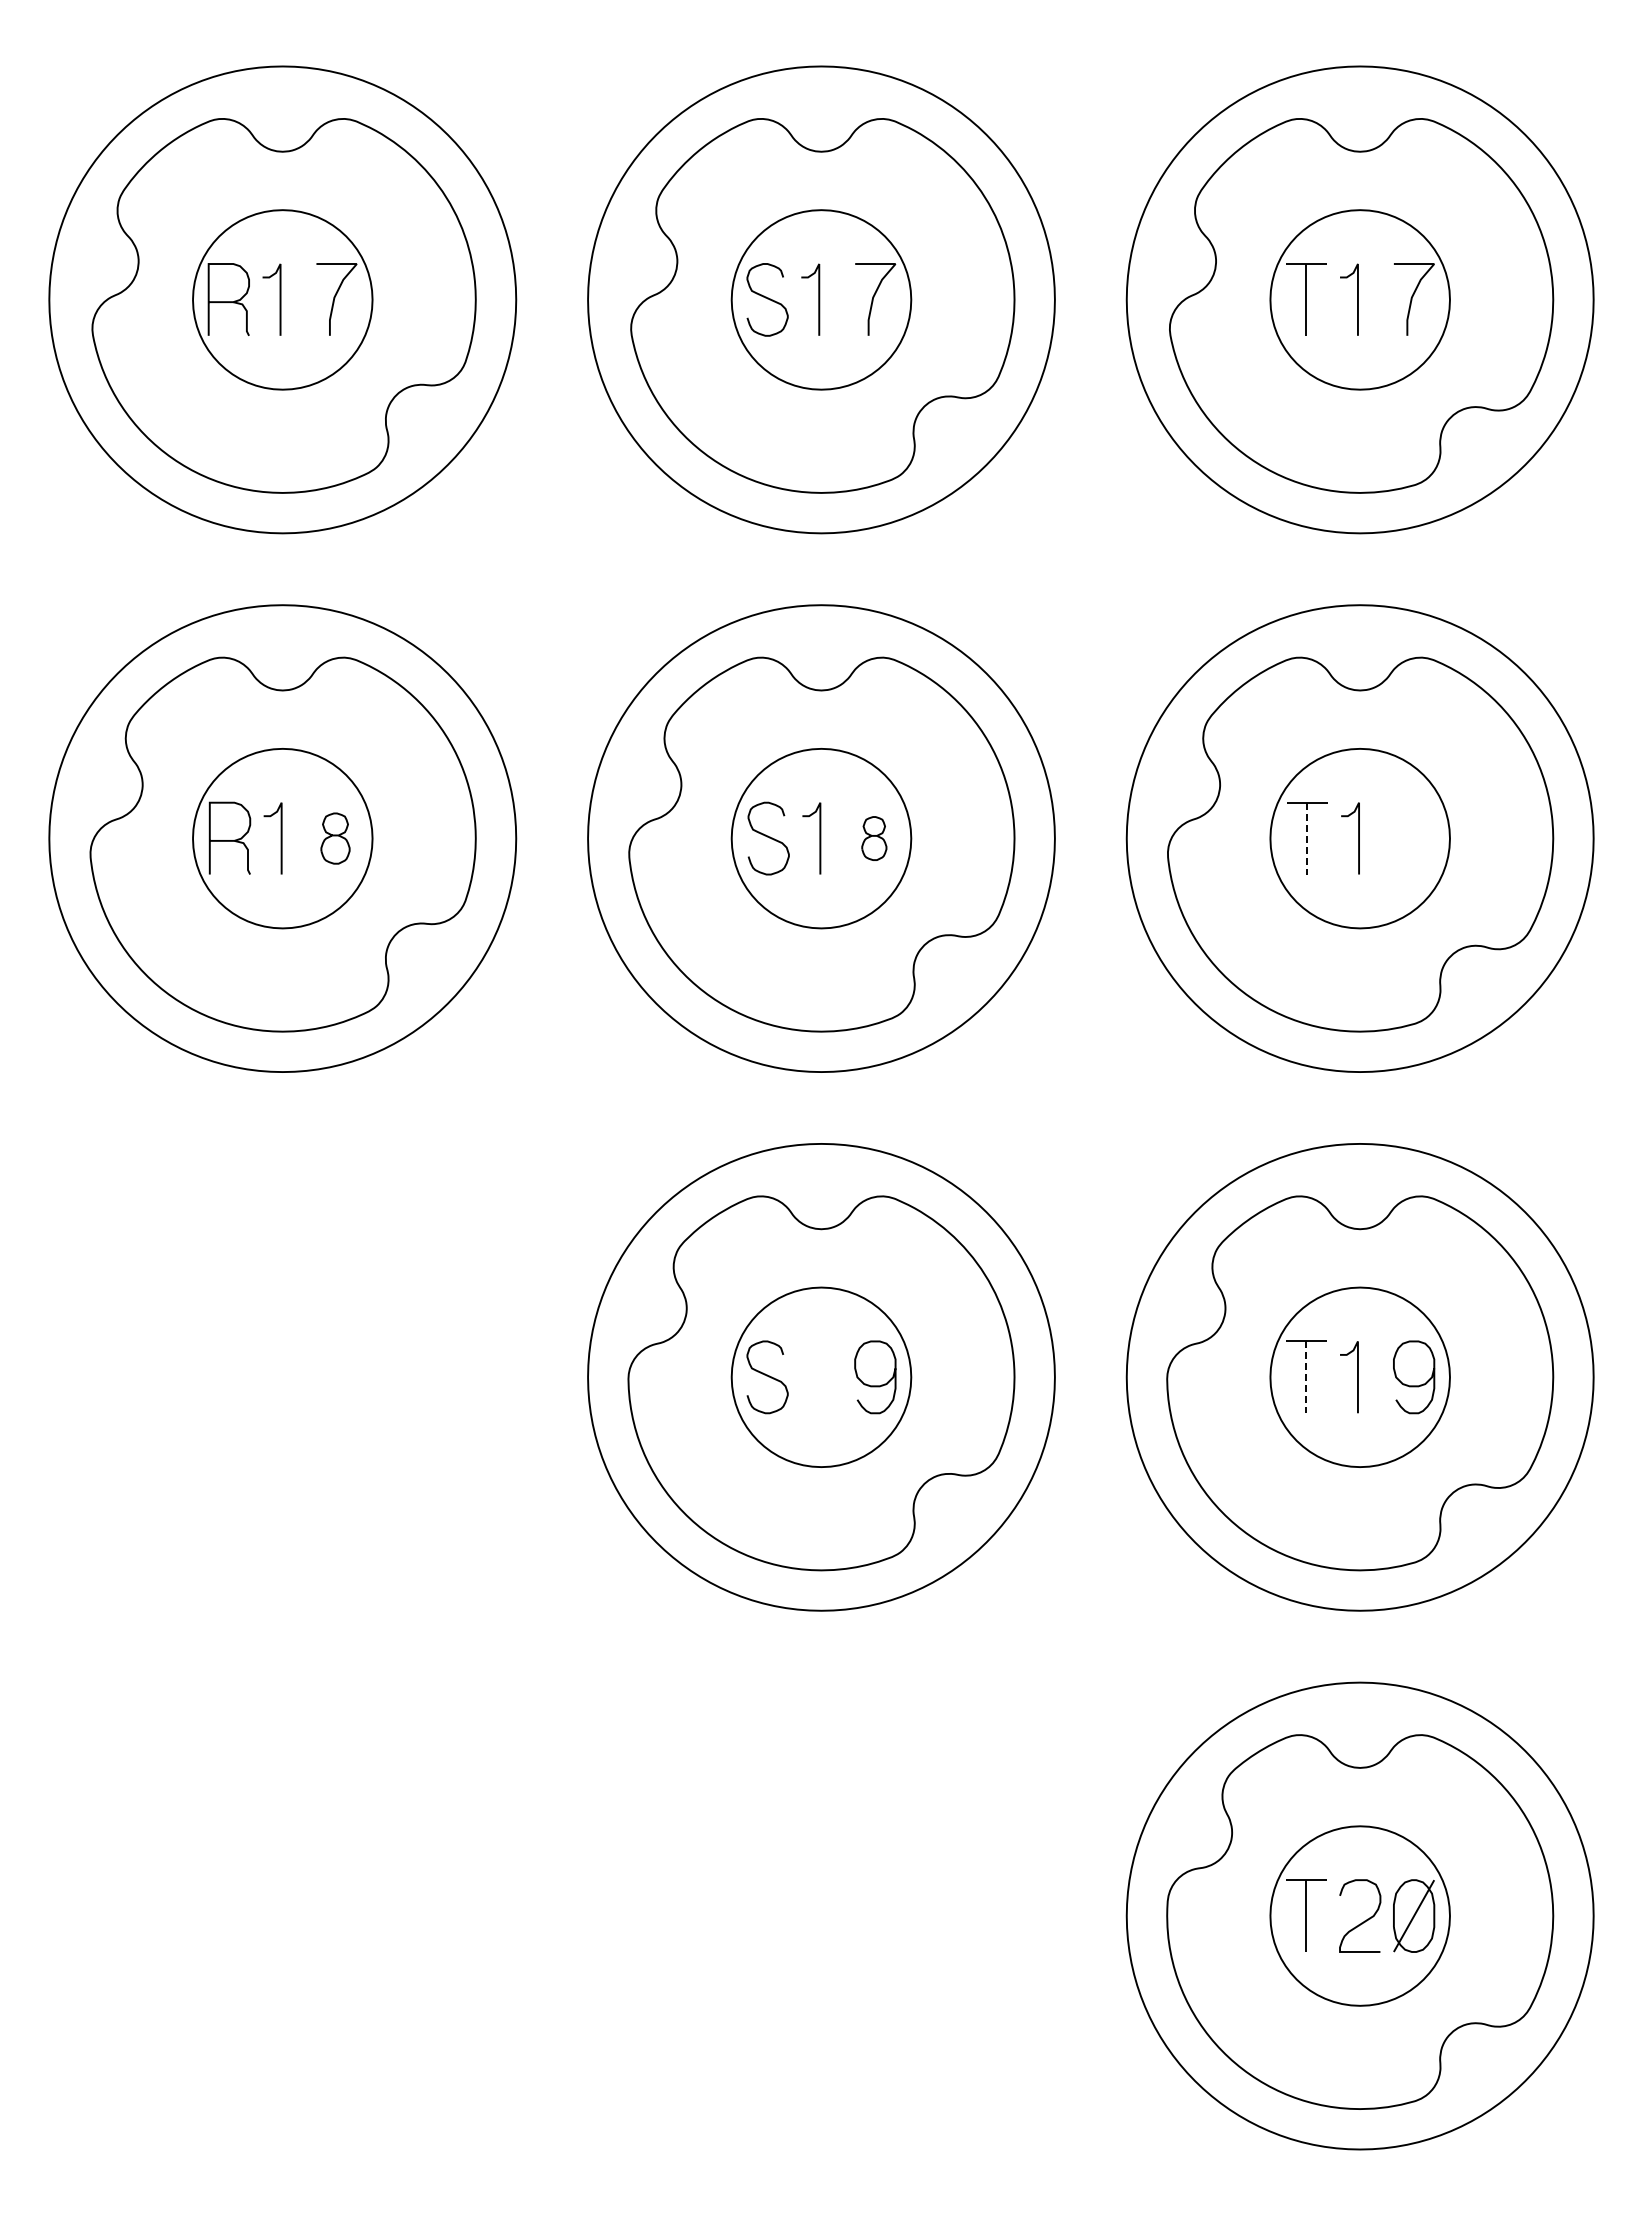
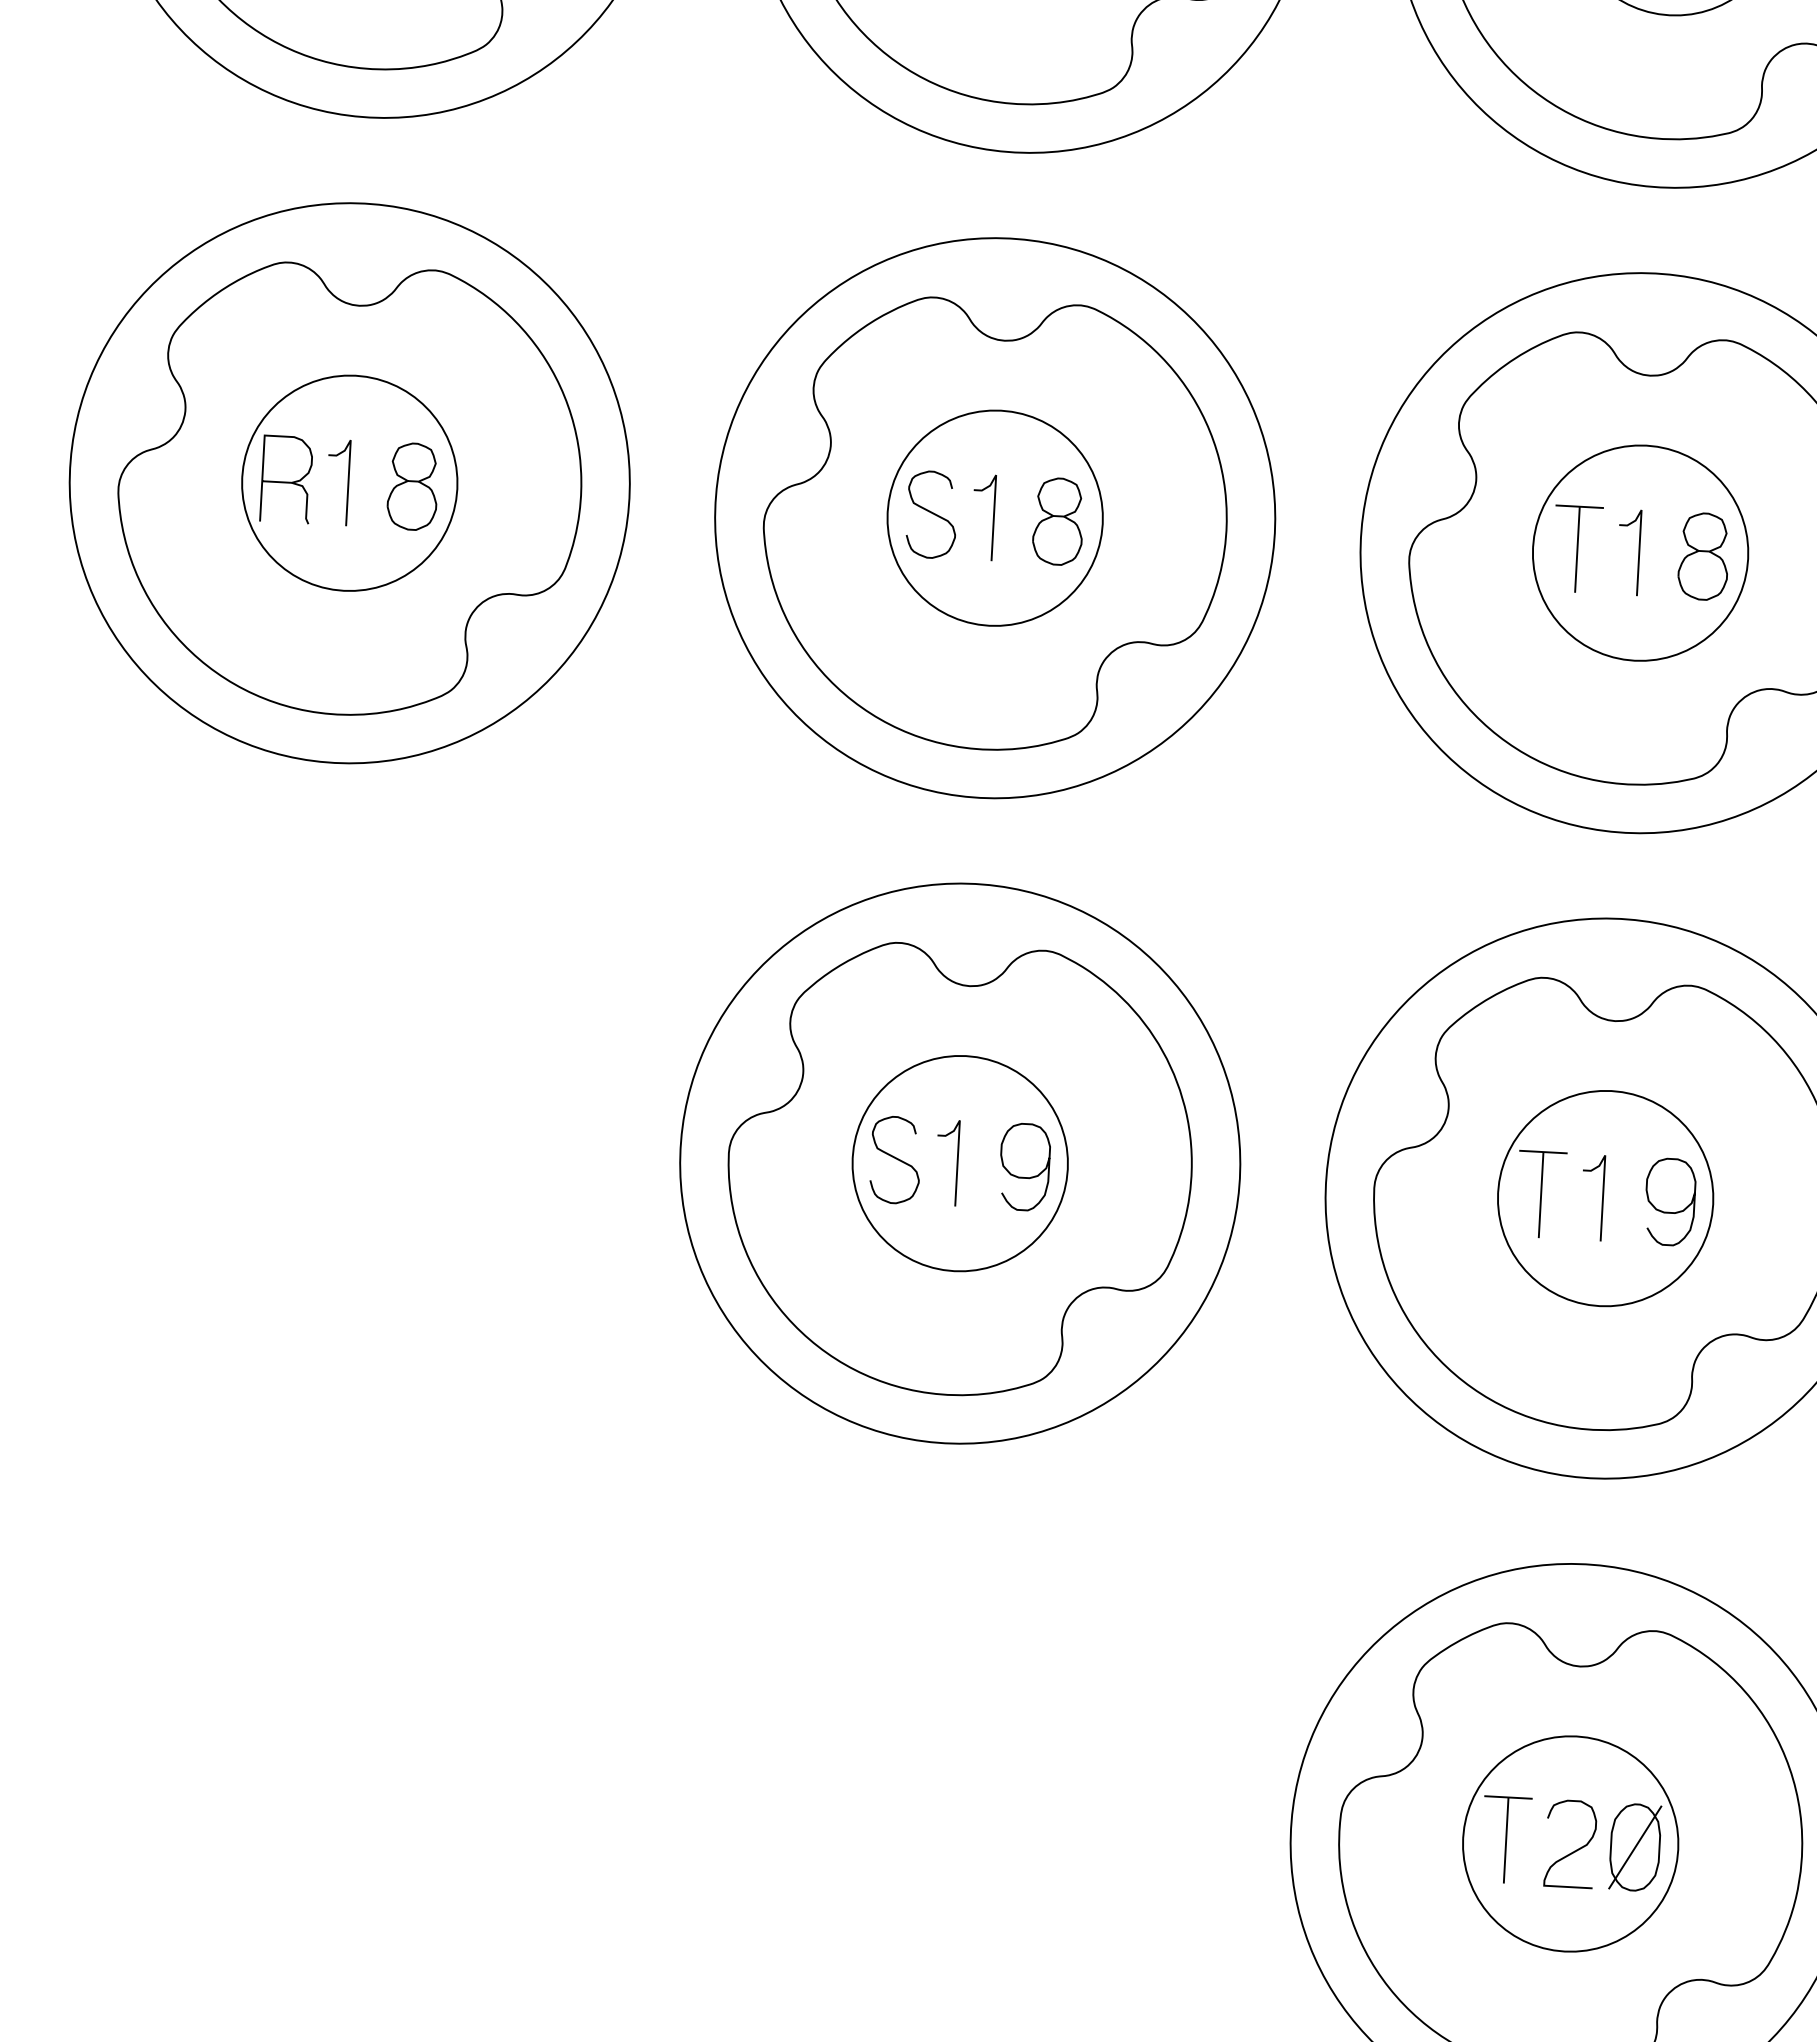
part: (335, 838) -> (412, 486), size x1.43
part: (874, 838) -> (1058, 521), size x1.67
line: (1307, 838) -> (1577, 549), dashed -> solid
part: (1412, 838) -> (1703, 556), added
curve: (818, 1377) -> (956, 1163), added
line: (1306, 1377) -> (1541, 1195), dashed -> solid

